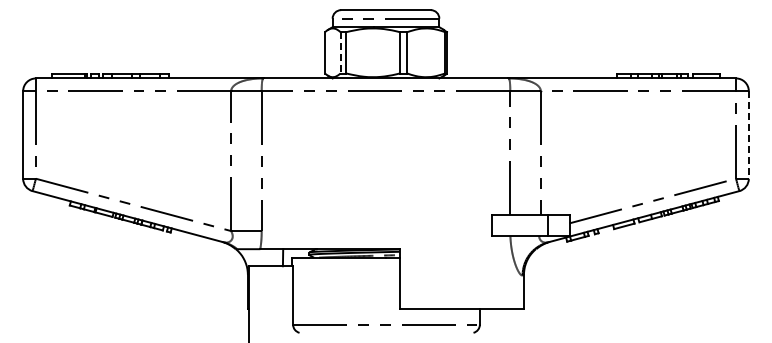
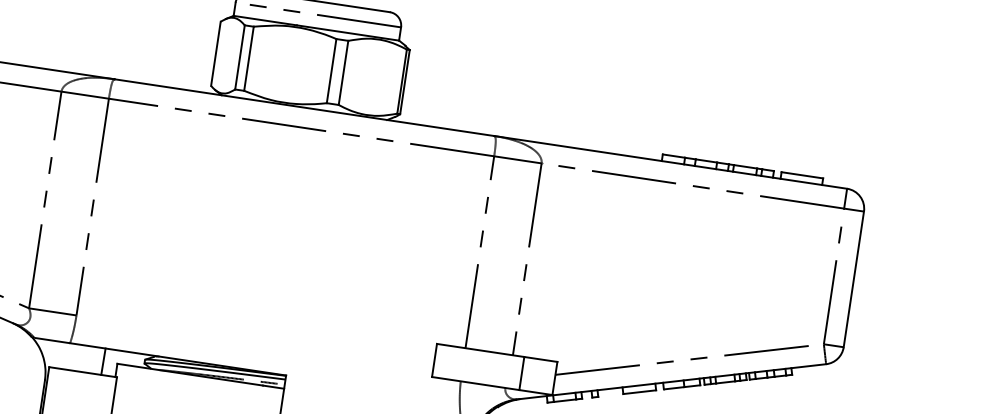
line: (340, 52) -> (240, 56), dashed -> solid
line: (748, 135) -> (853, 280), dashed -> solid

